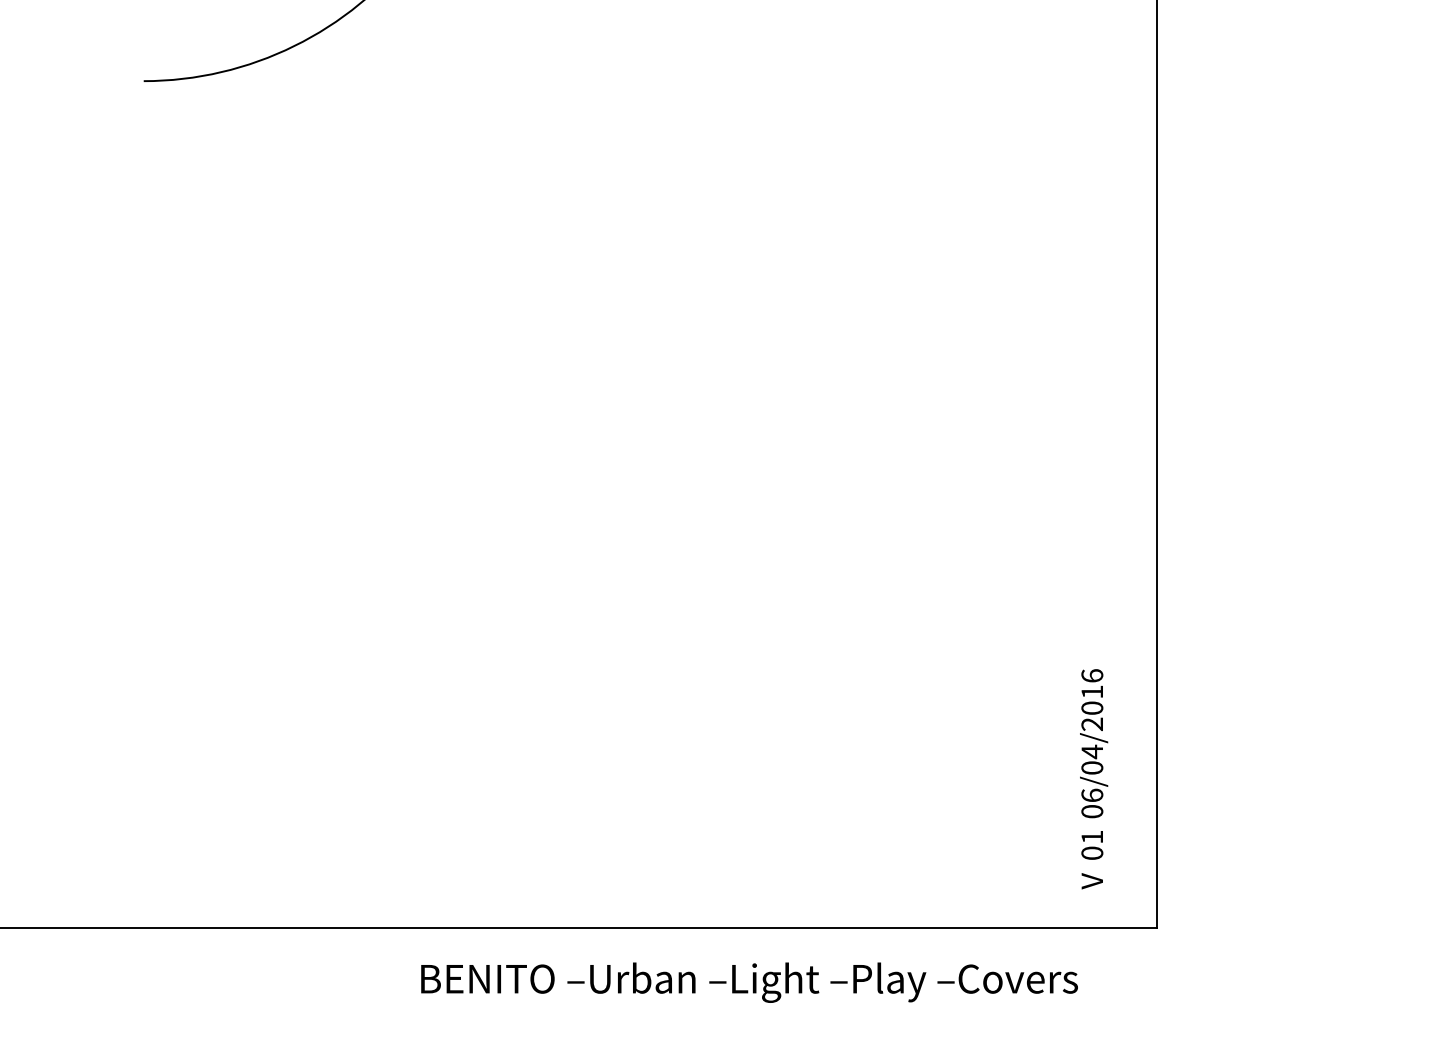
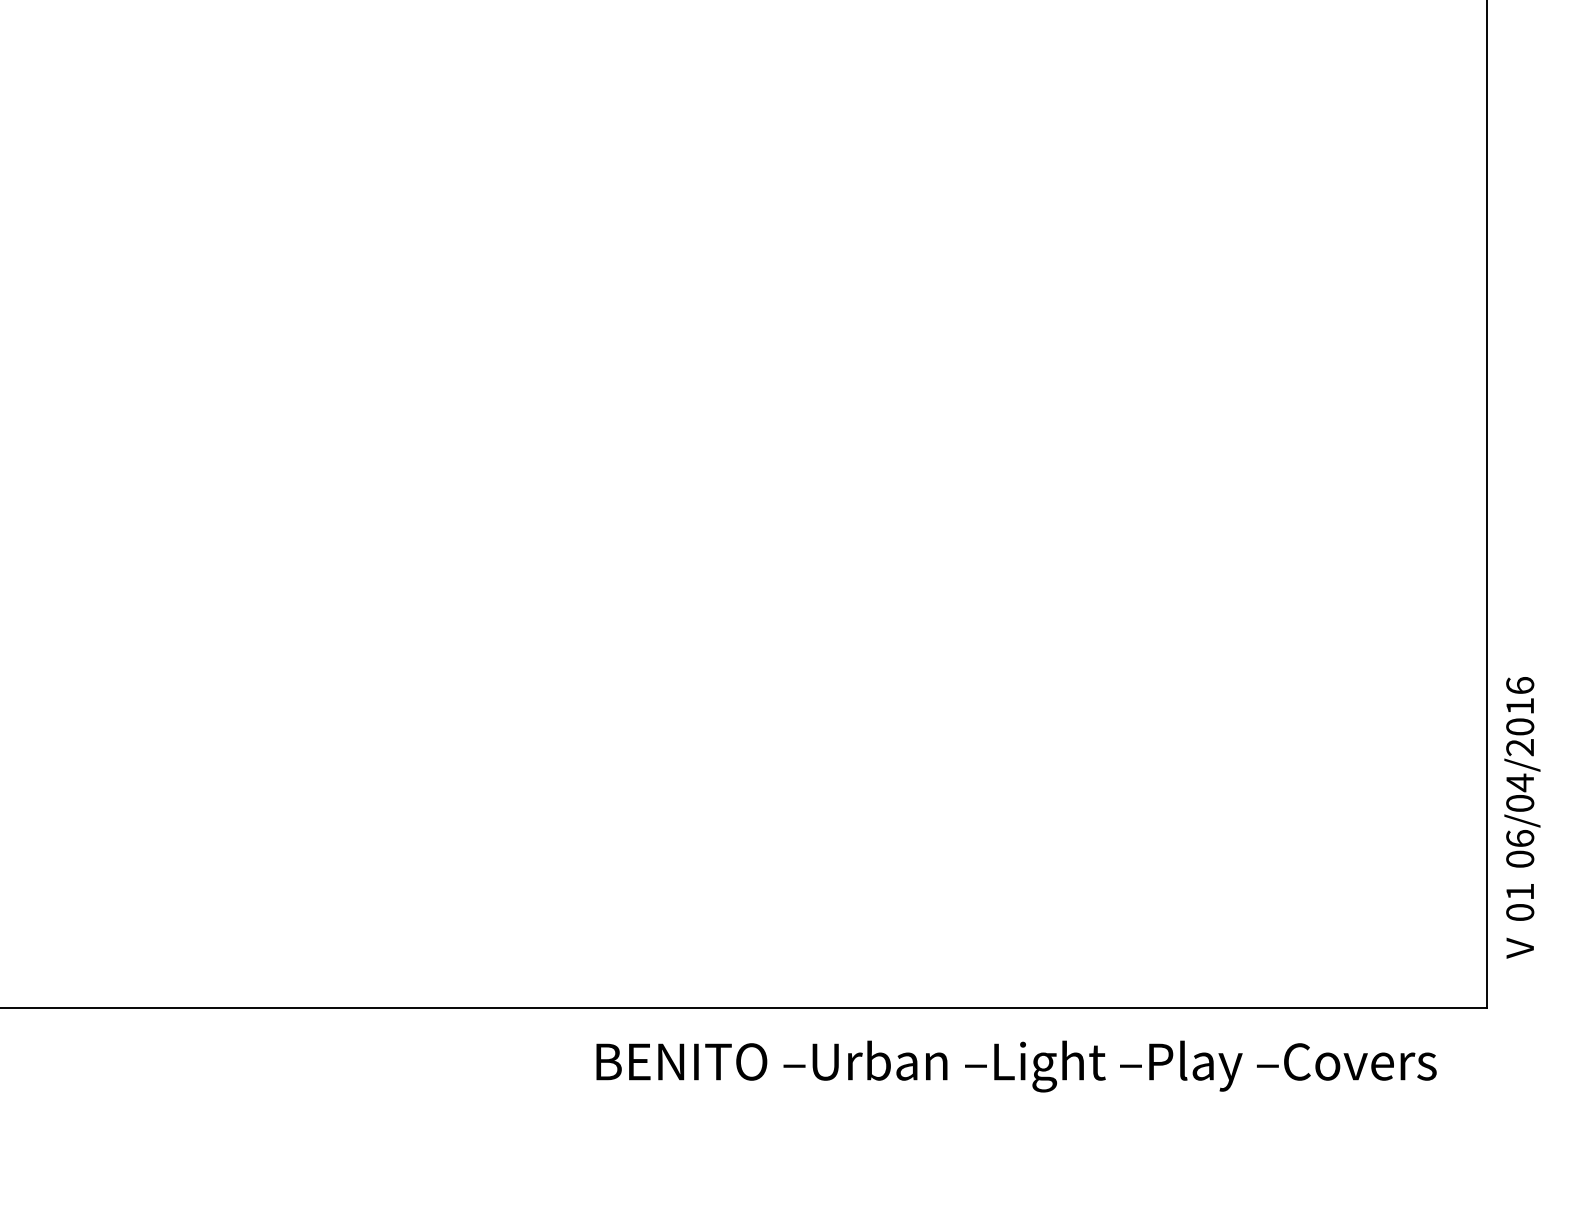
text: (1094, 779) -> (1522, 818), moved
text: (749, 982) -> (1016, 1066), moved

